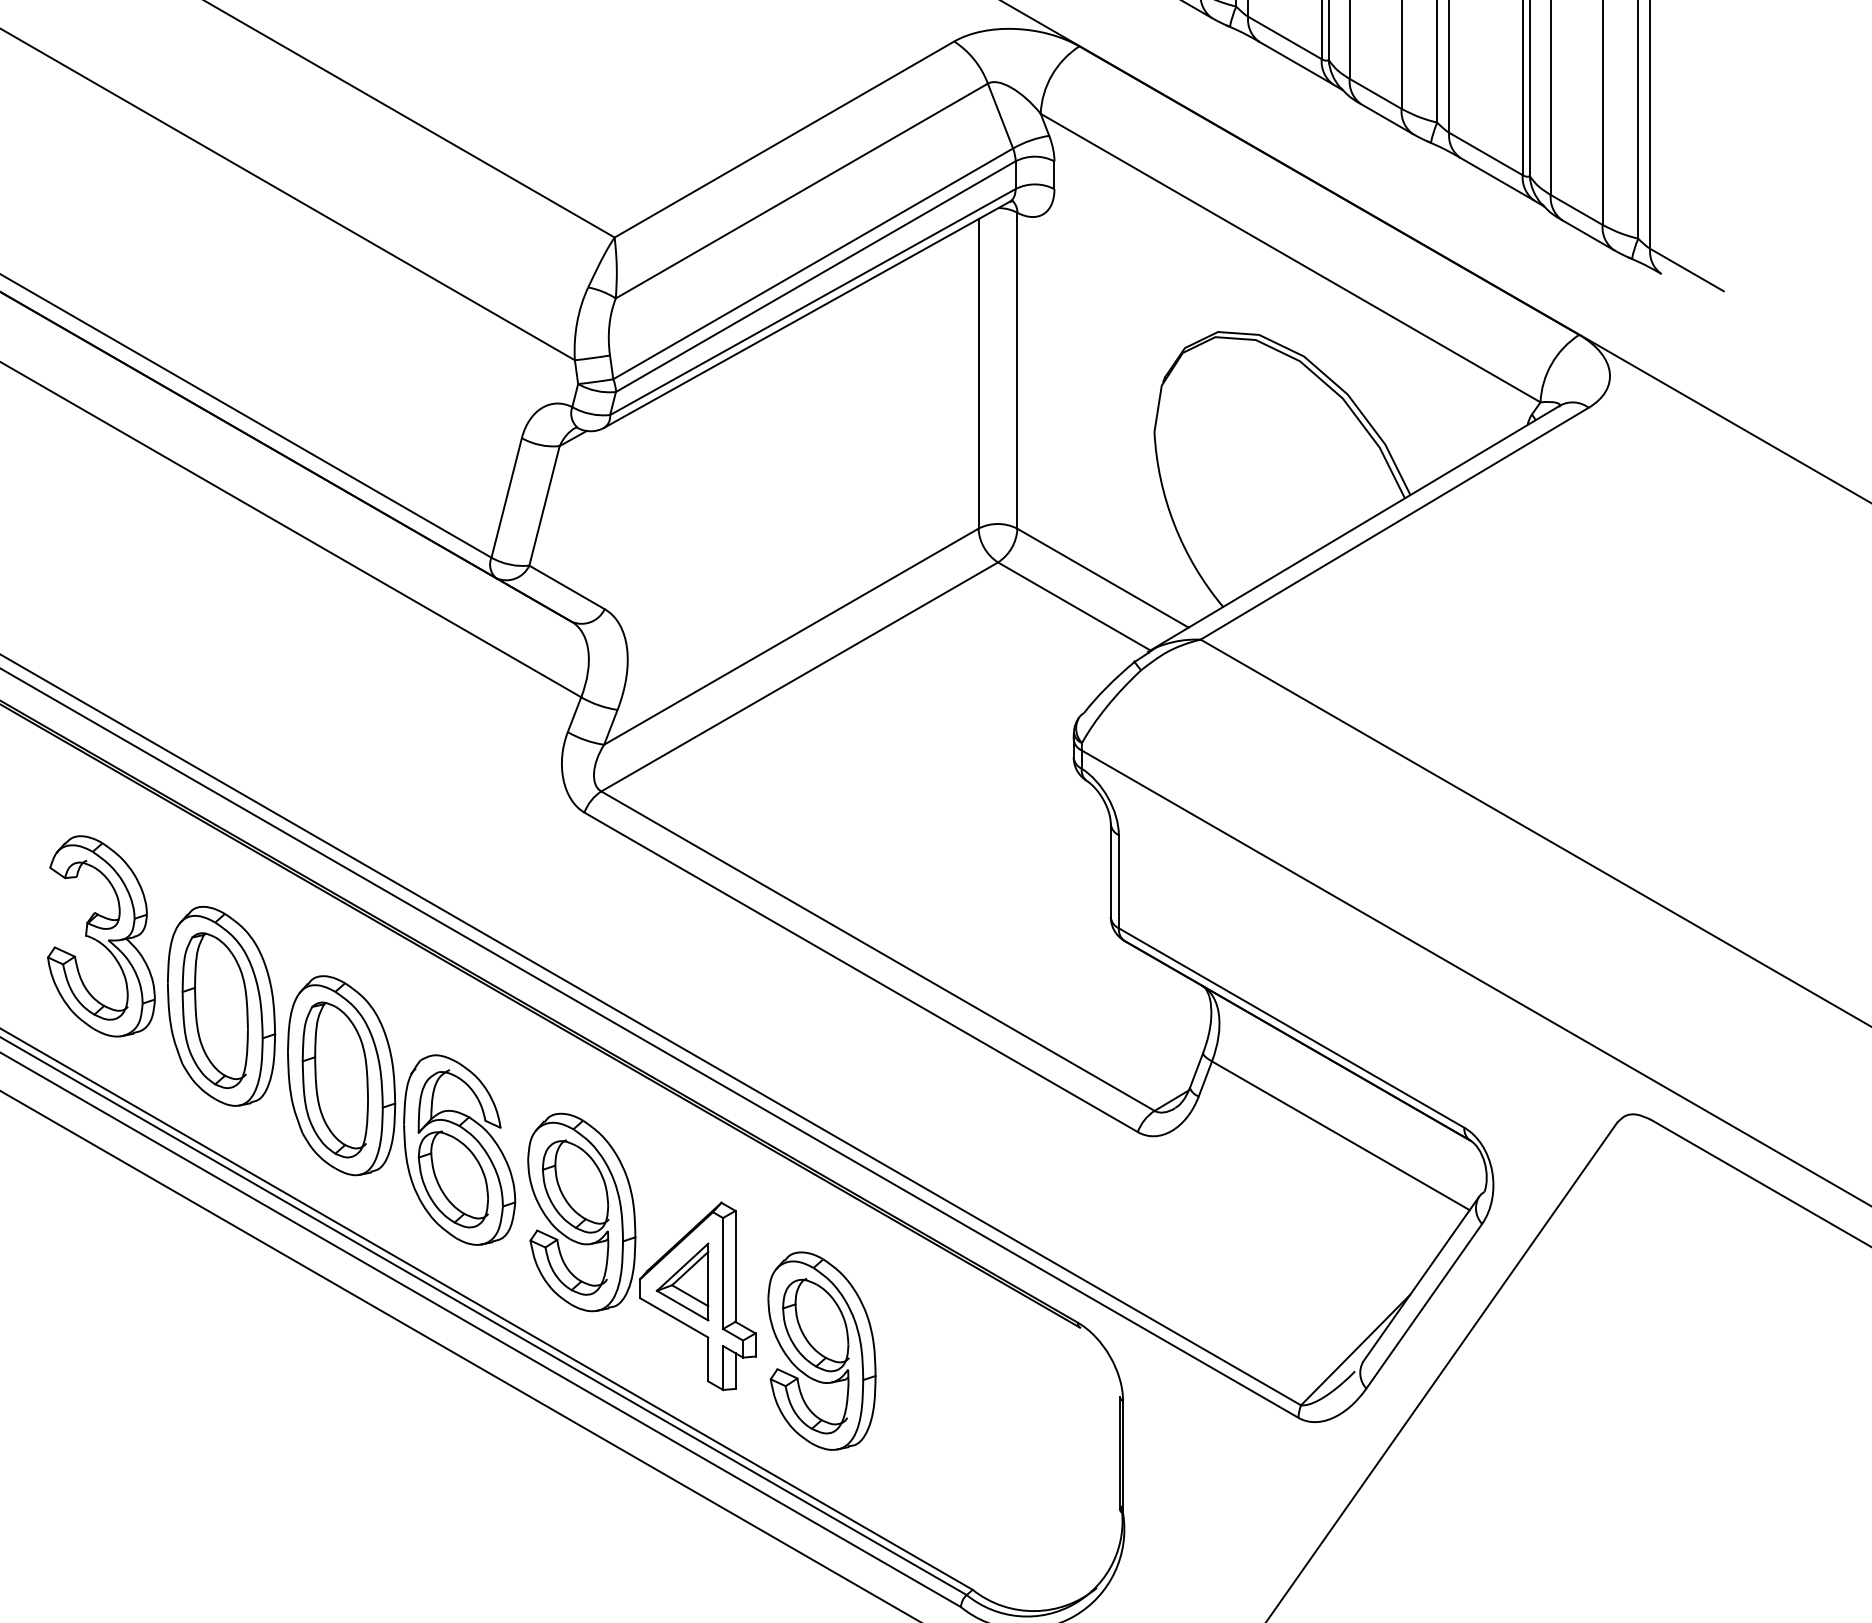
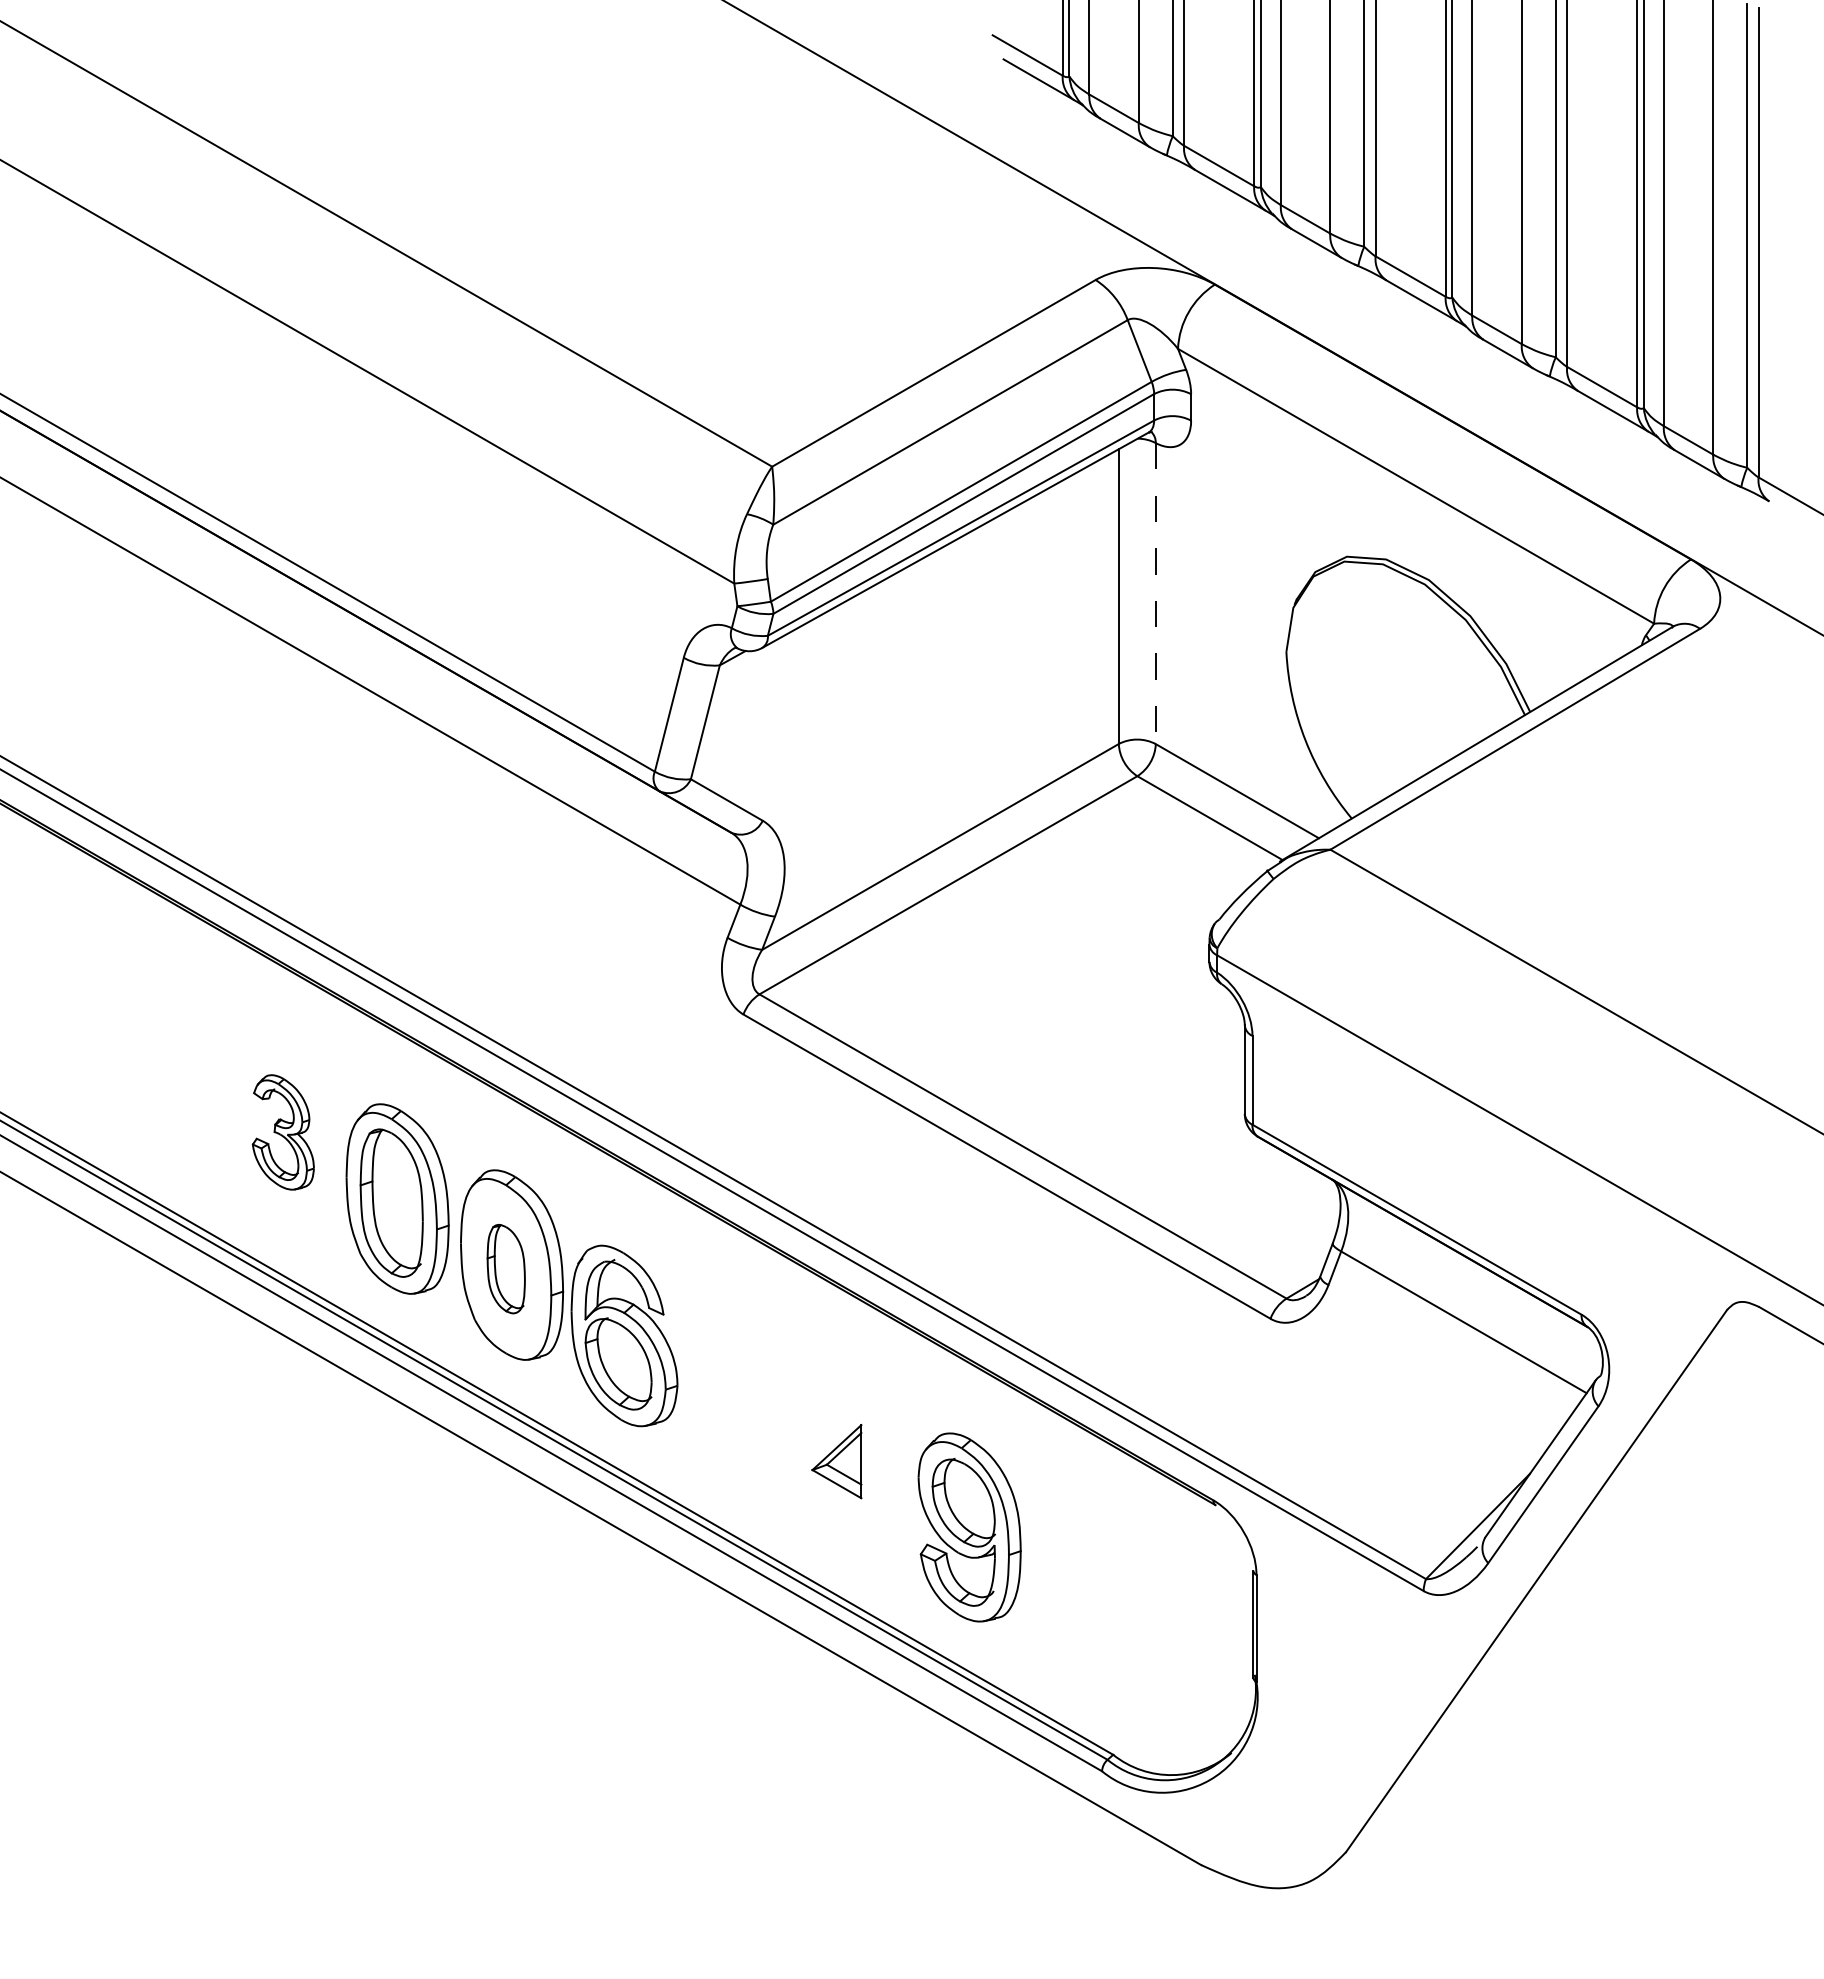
line: (1017, 371) -> (1155, 594), solid -> dashed
part: (101, 936) -> (283, 1132), size x0.6
part: (335, 1079) -> (506, 1268), size x0.6
part: (641, 1251) -> (797, 1432), removed

